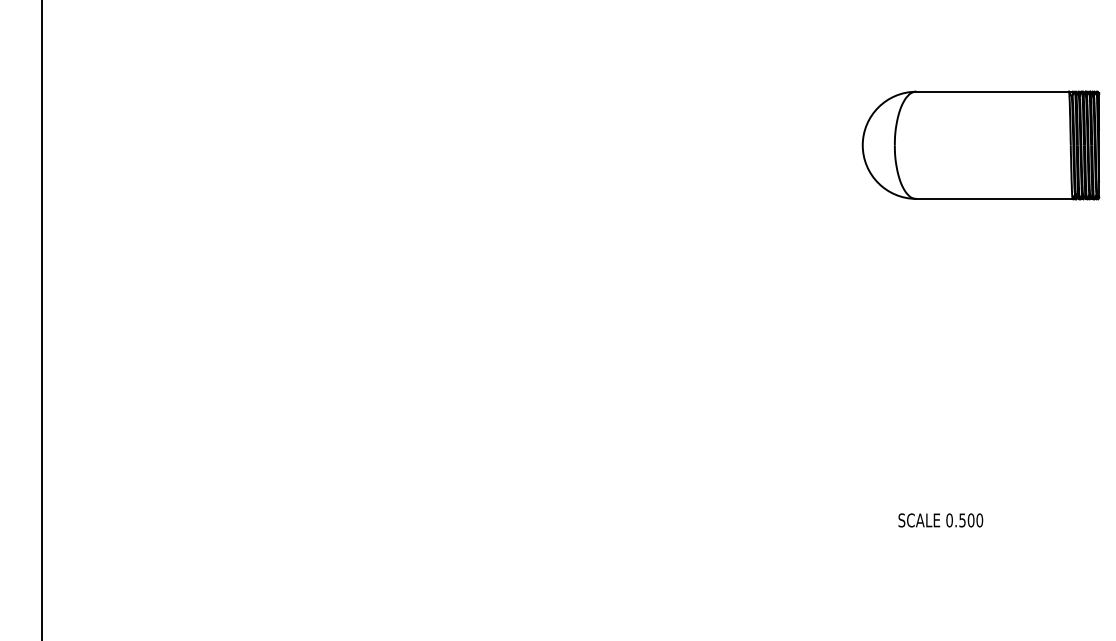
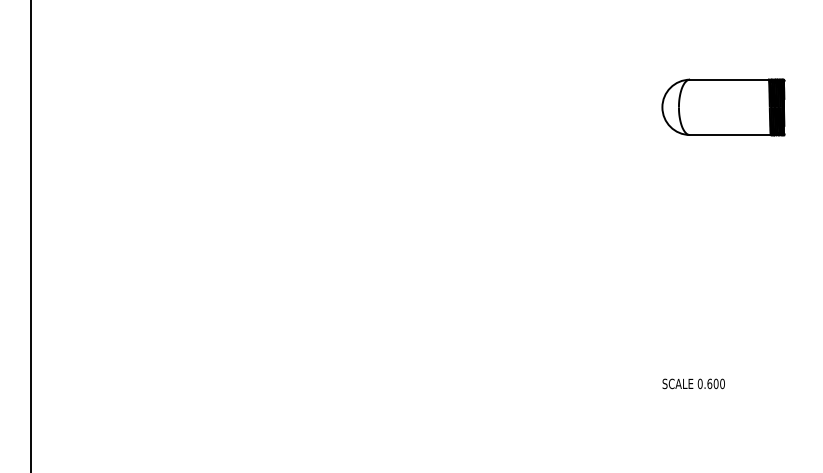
part: (981, 145) -> (723, 107), size x0.7
text: (962, 519) -> (709, 383), 0.500 -> 0.600

